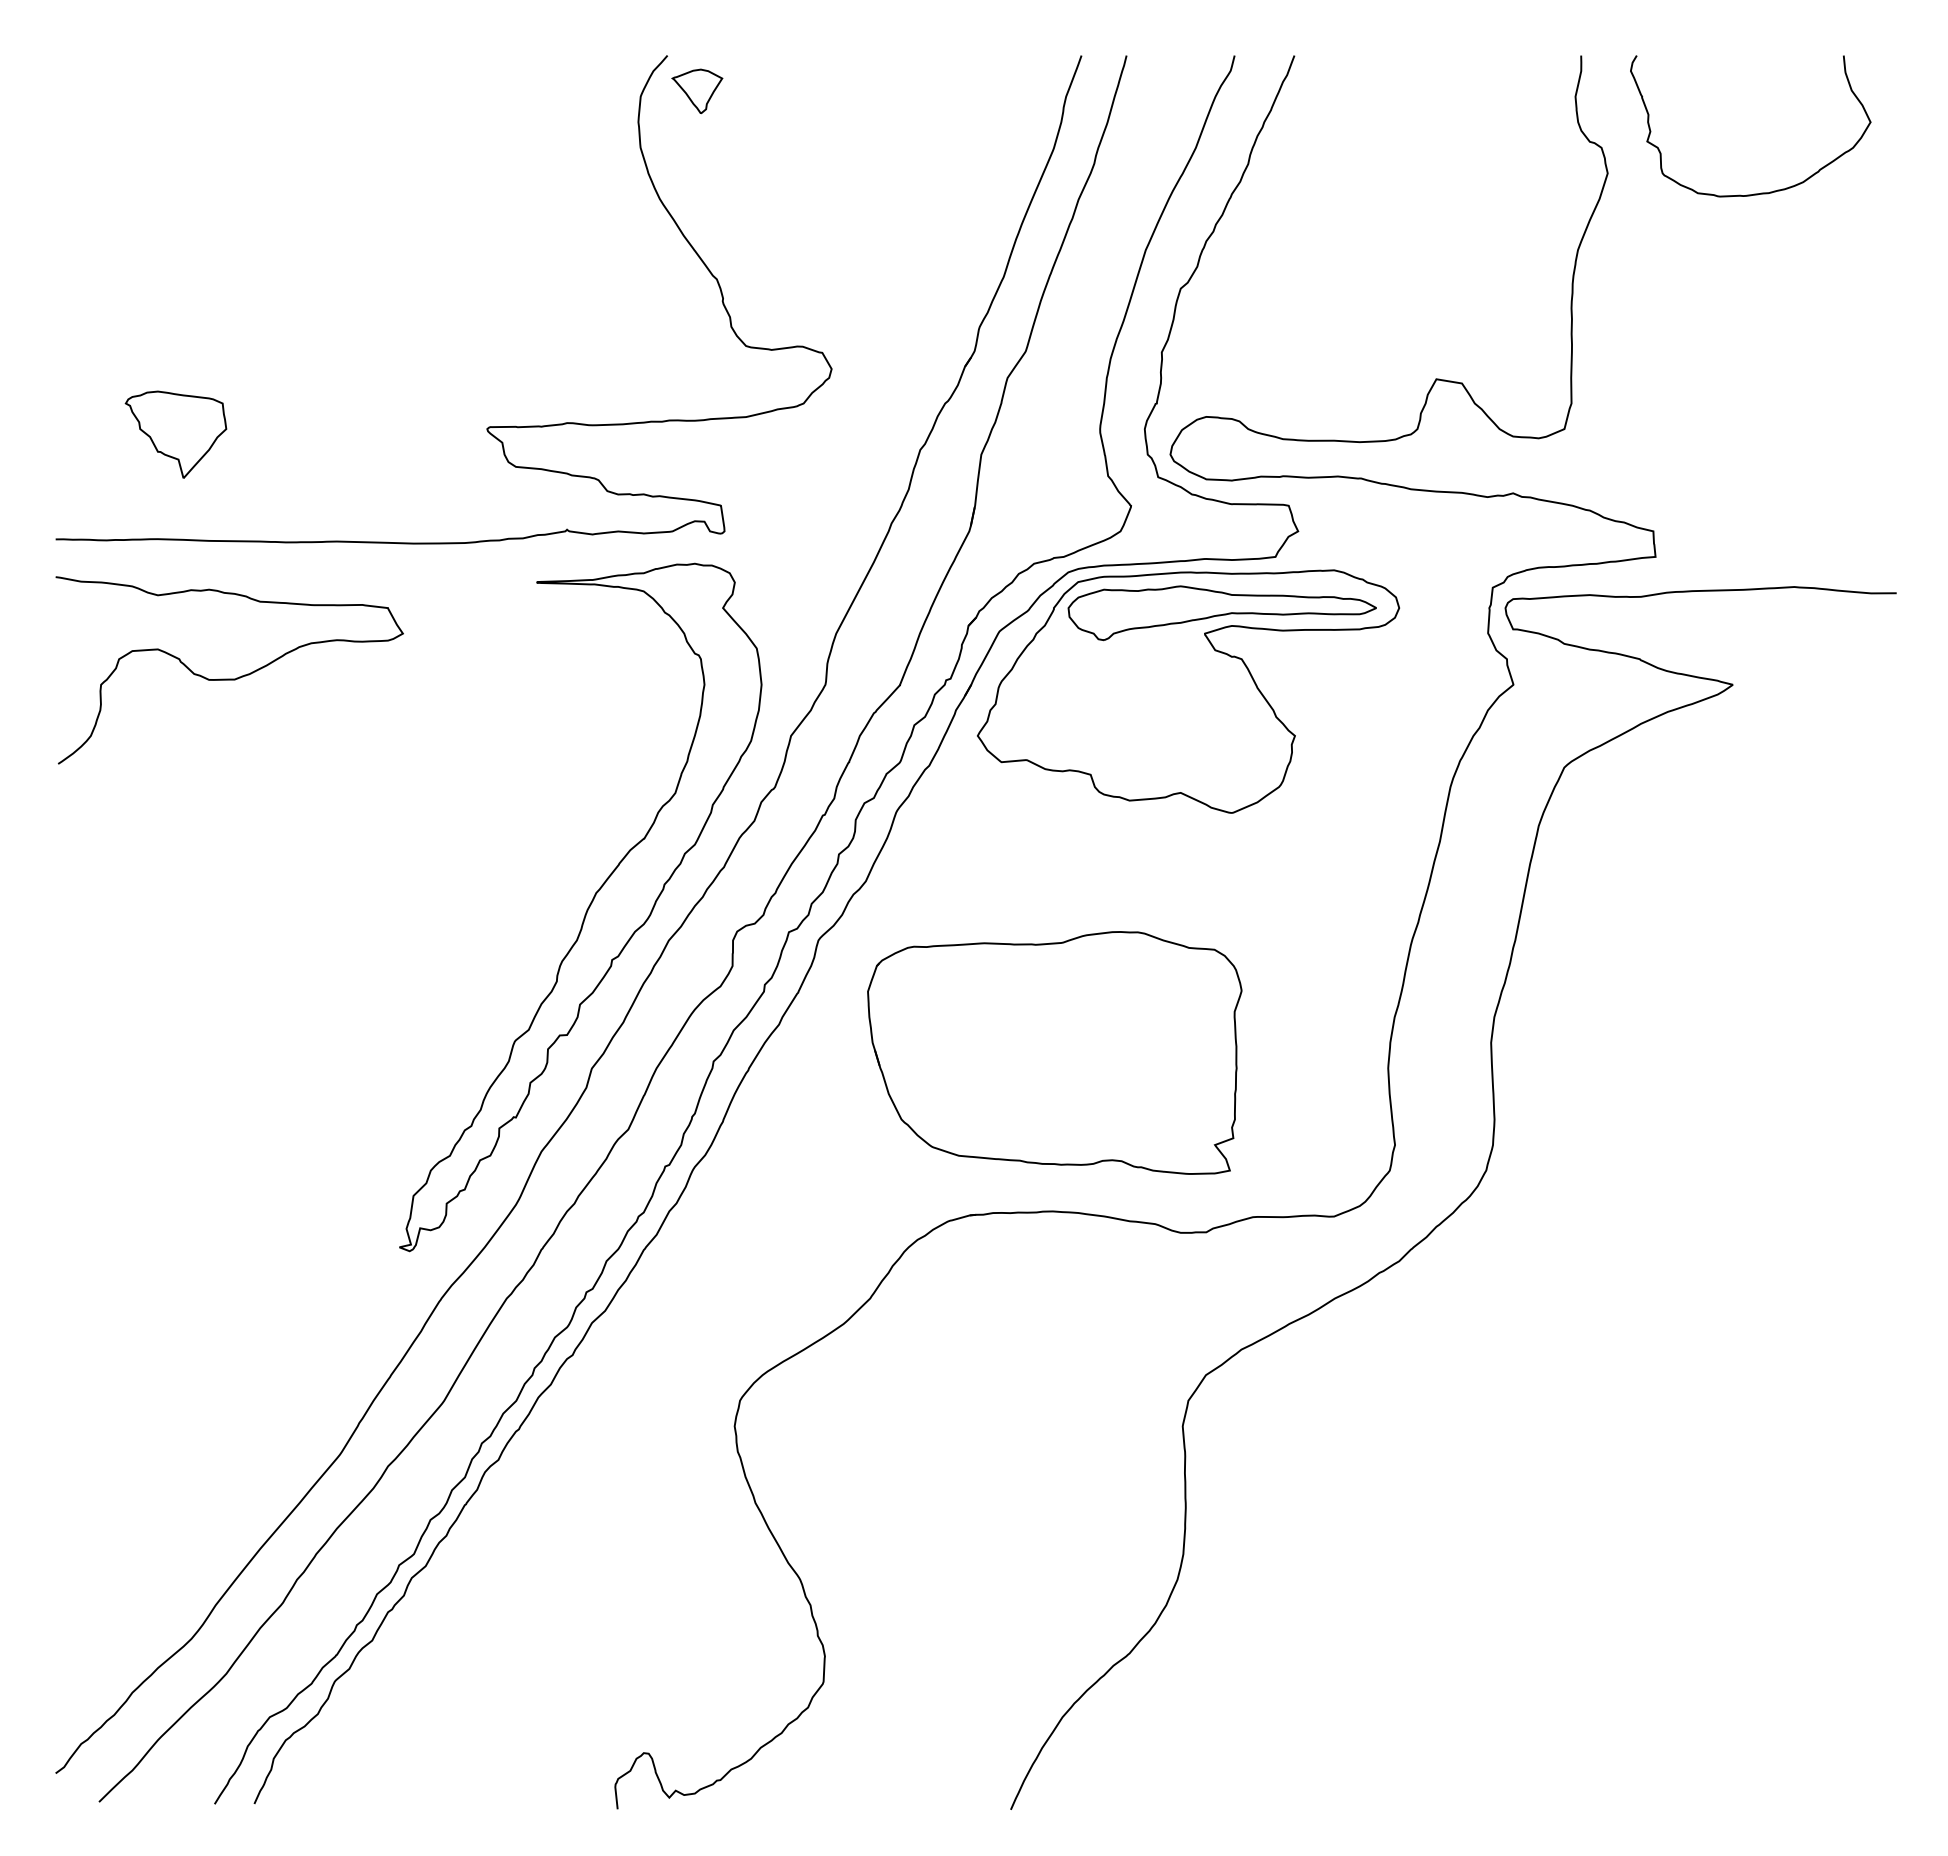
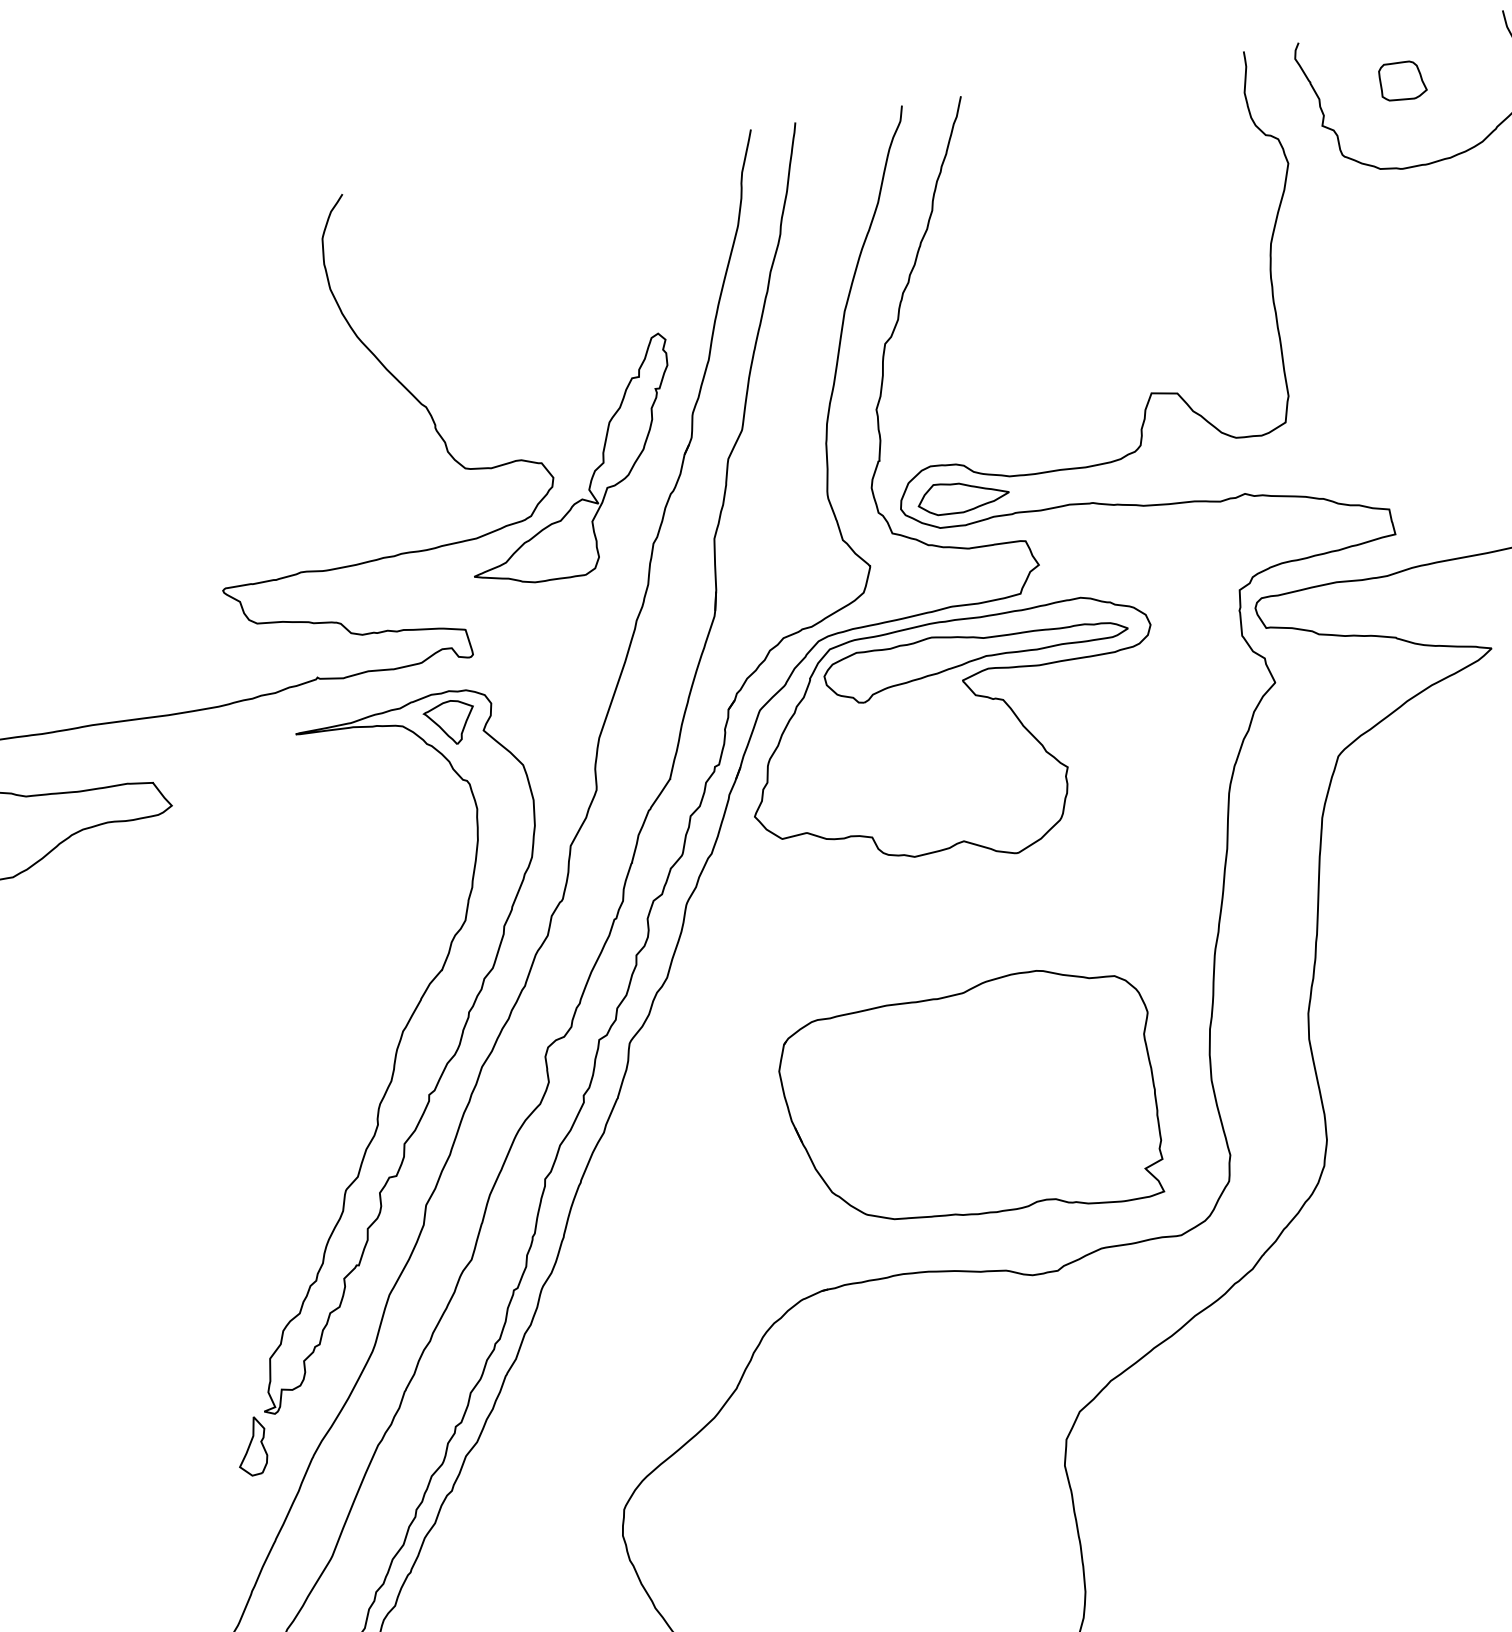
part: (697, 91) -> (450, 723), moved
part: (1733, 109) -> (1402, 80), added
part: (871, 370) -> (592, 472), added
part: (1233, 451) -> (962, 496), added
part: (1054, 1052) -> (972, 1102), moved
part: (381, 1279) -> (251, 1446), added

